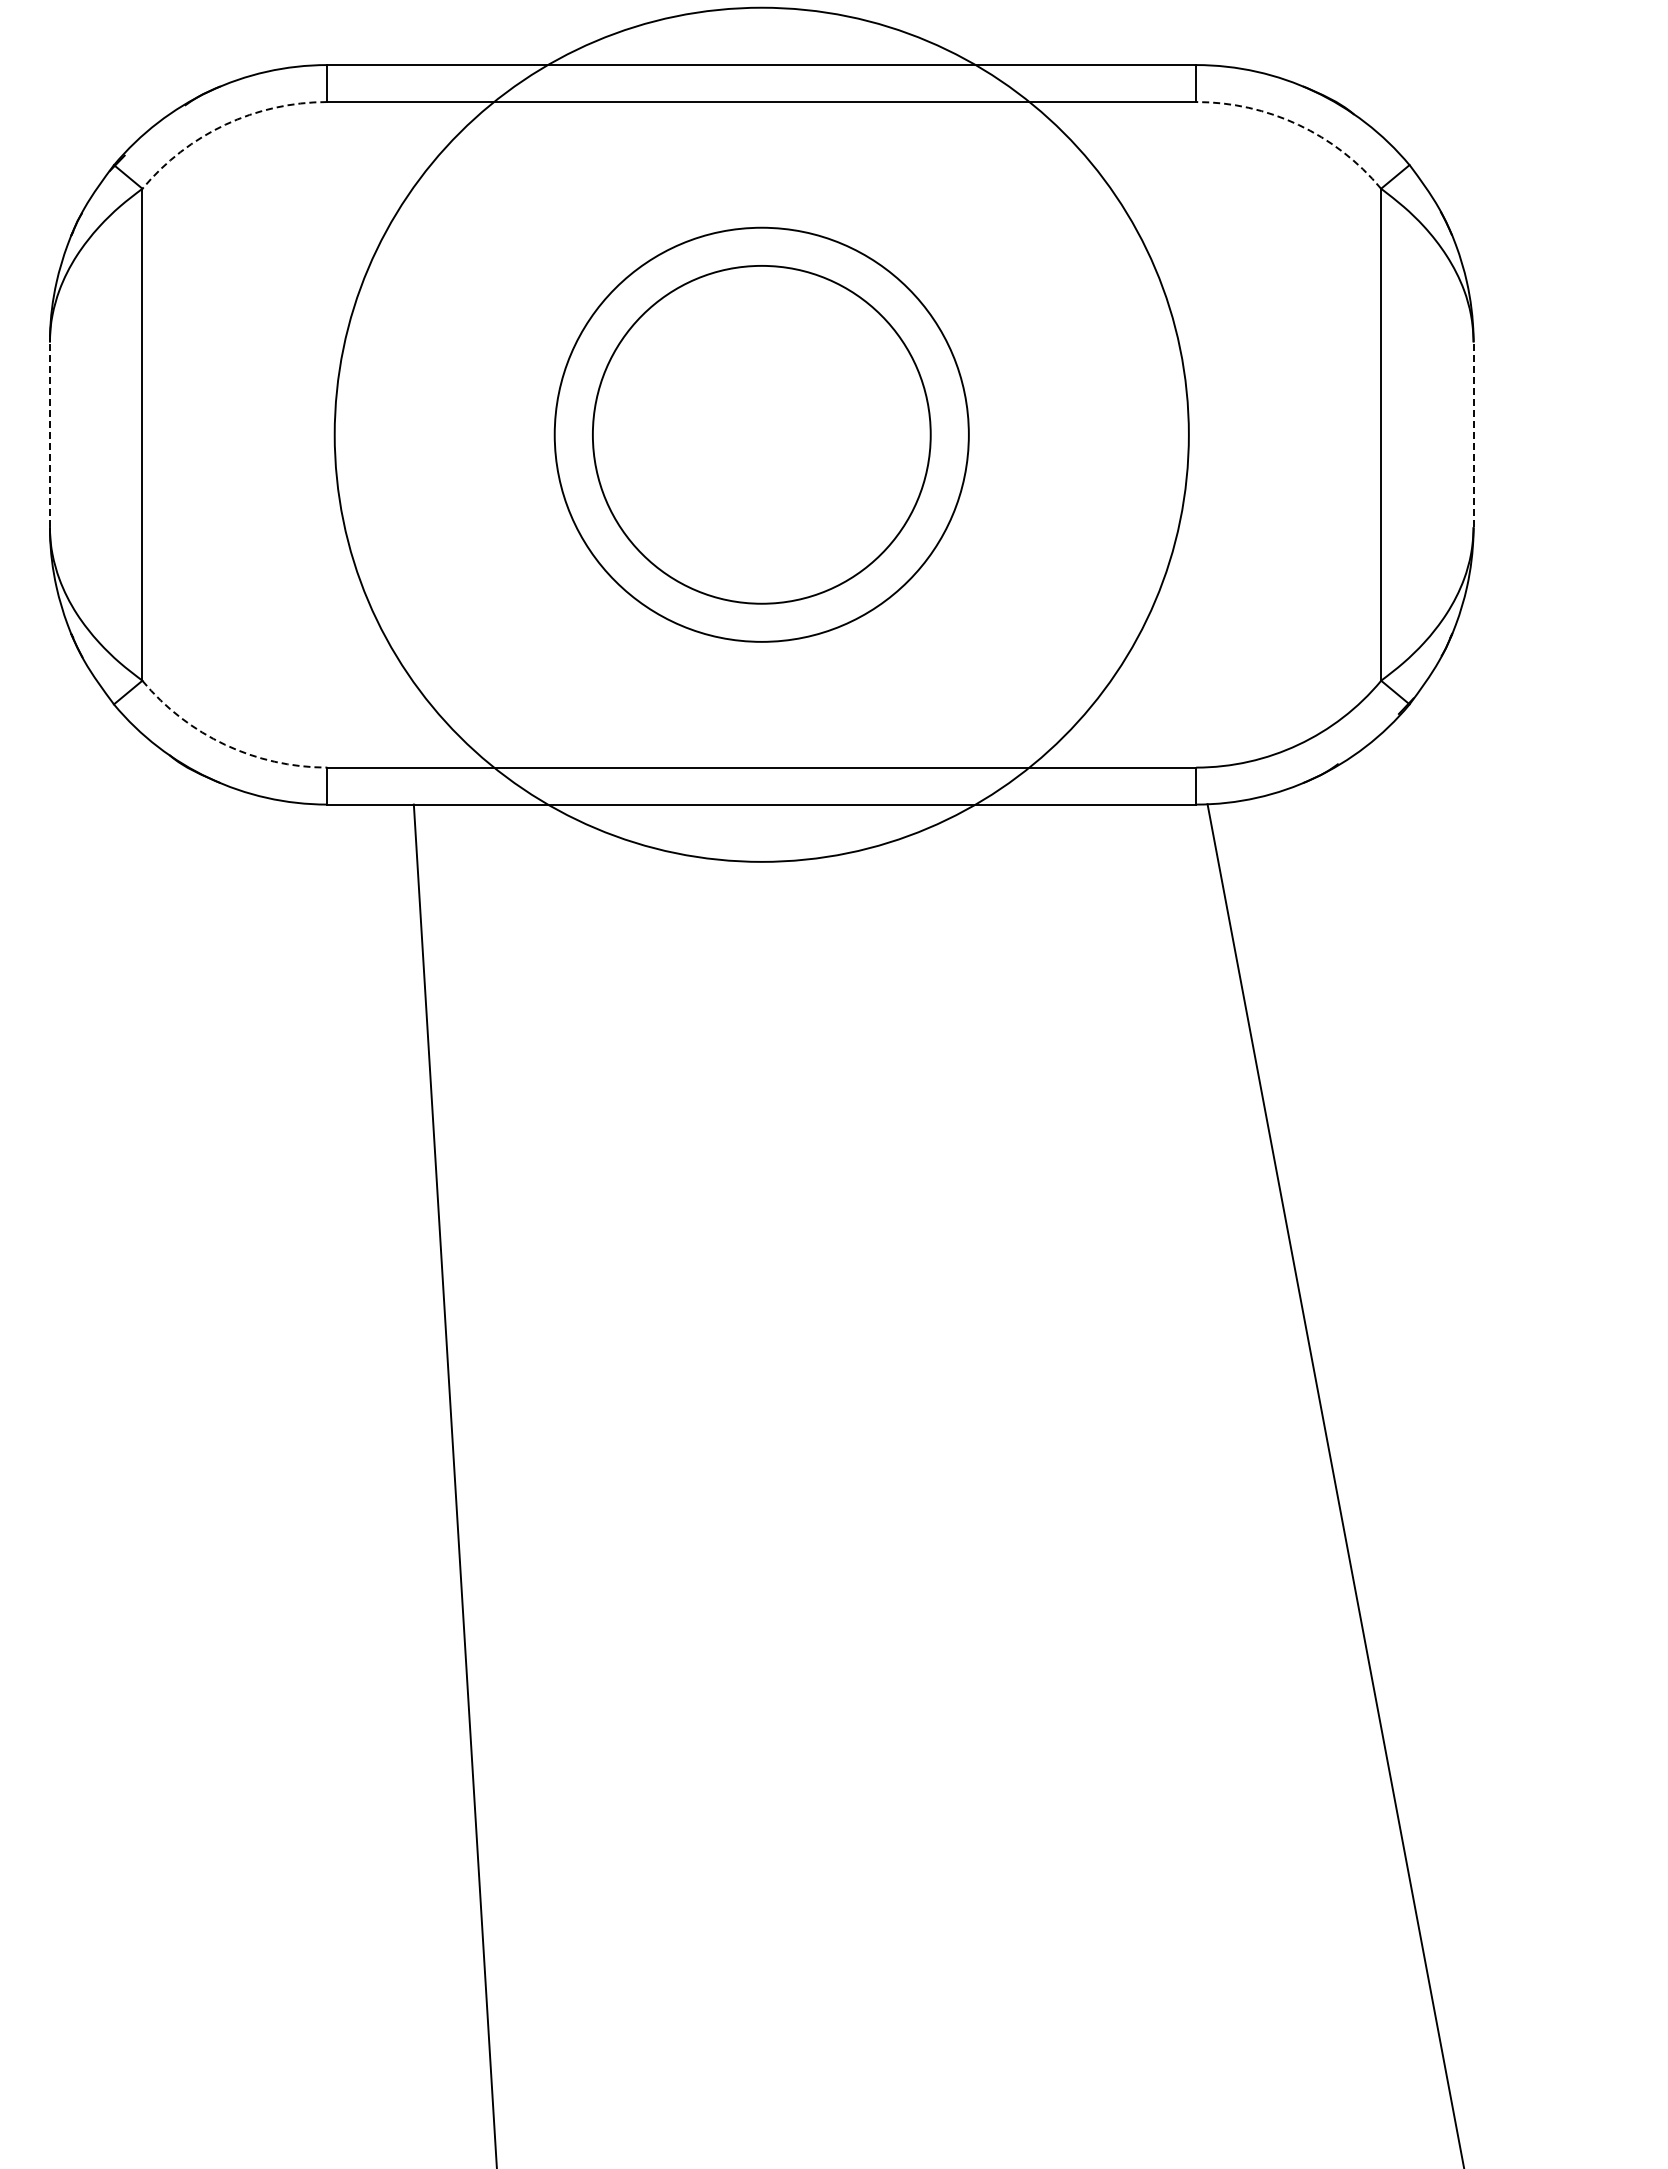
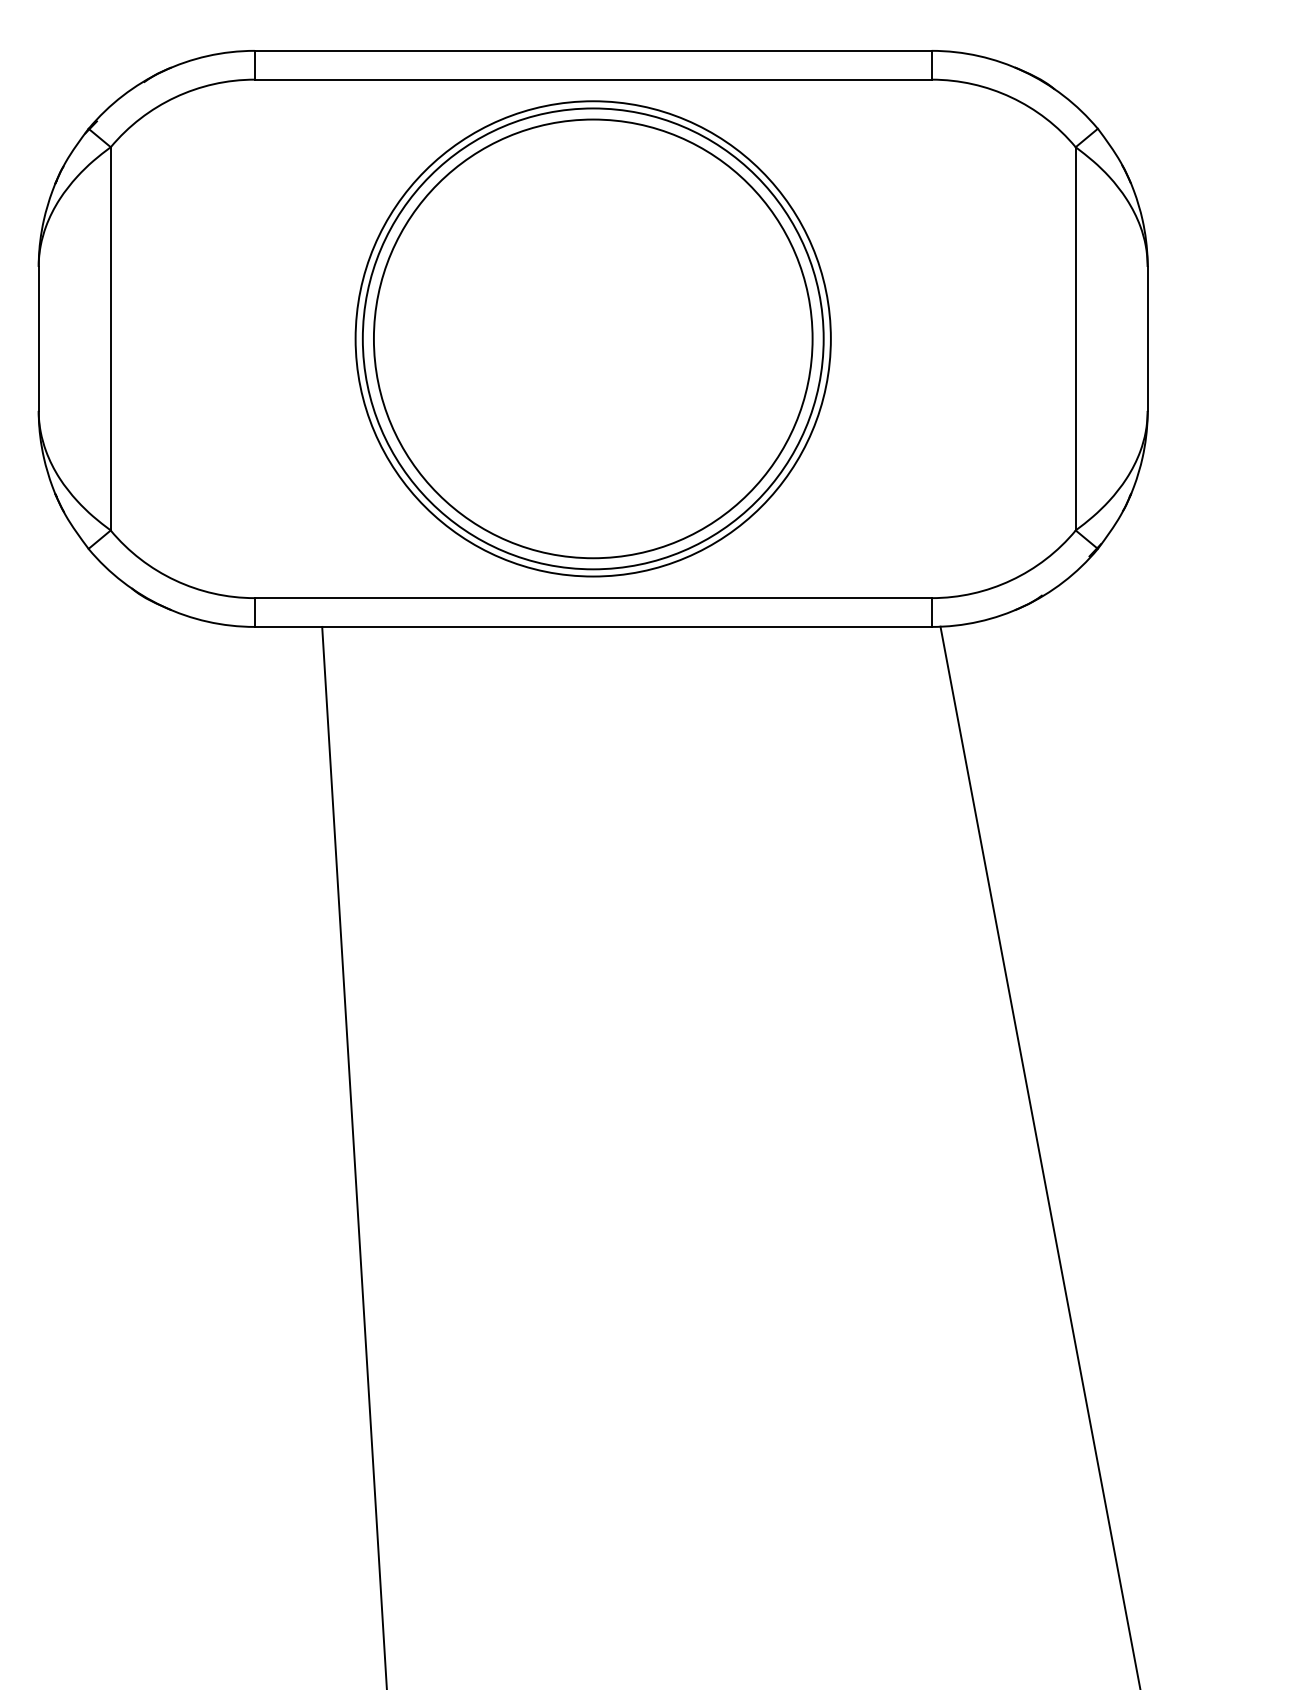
arc: (225, 124) -> (175, 97), dashed -> solid
arc: (1298, 124) -> (1011, 97), dashed -> solid
line: (50, 434) -> (39, 338), dashed -> solid
circle: (761, 434) -> (593, 338), size x0.71
circle: (761, 434) -> (593, 338), size x1.43
circle: (761, 434) -> (593, 338), size x1.67
line: (1473, 434) -> (1147, 338), dashed -> solid
arc: (225, 744) -> (175, 580), dashed -> solid

